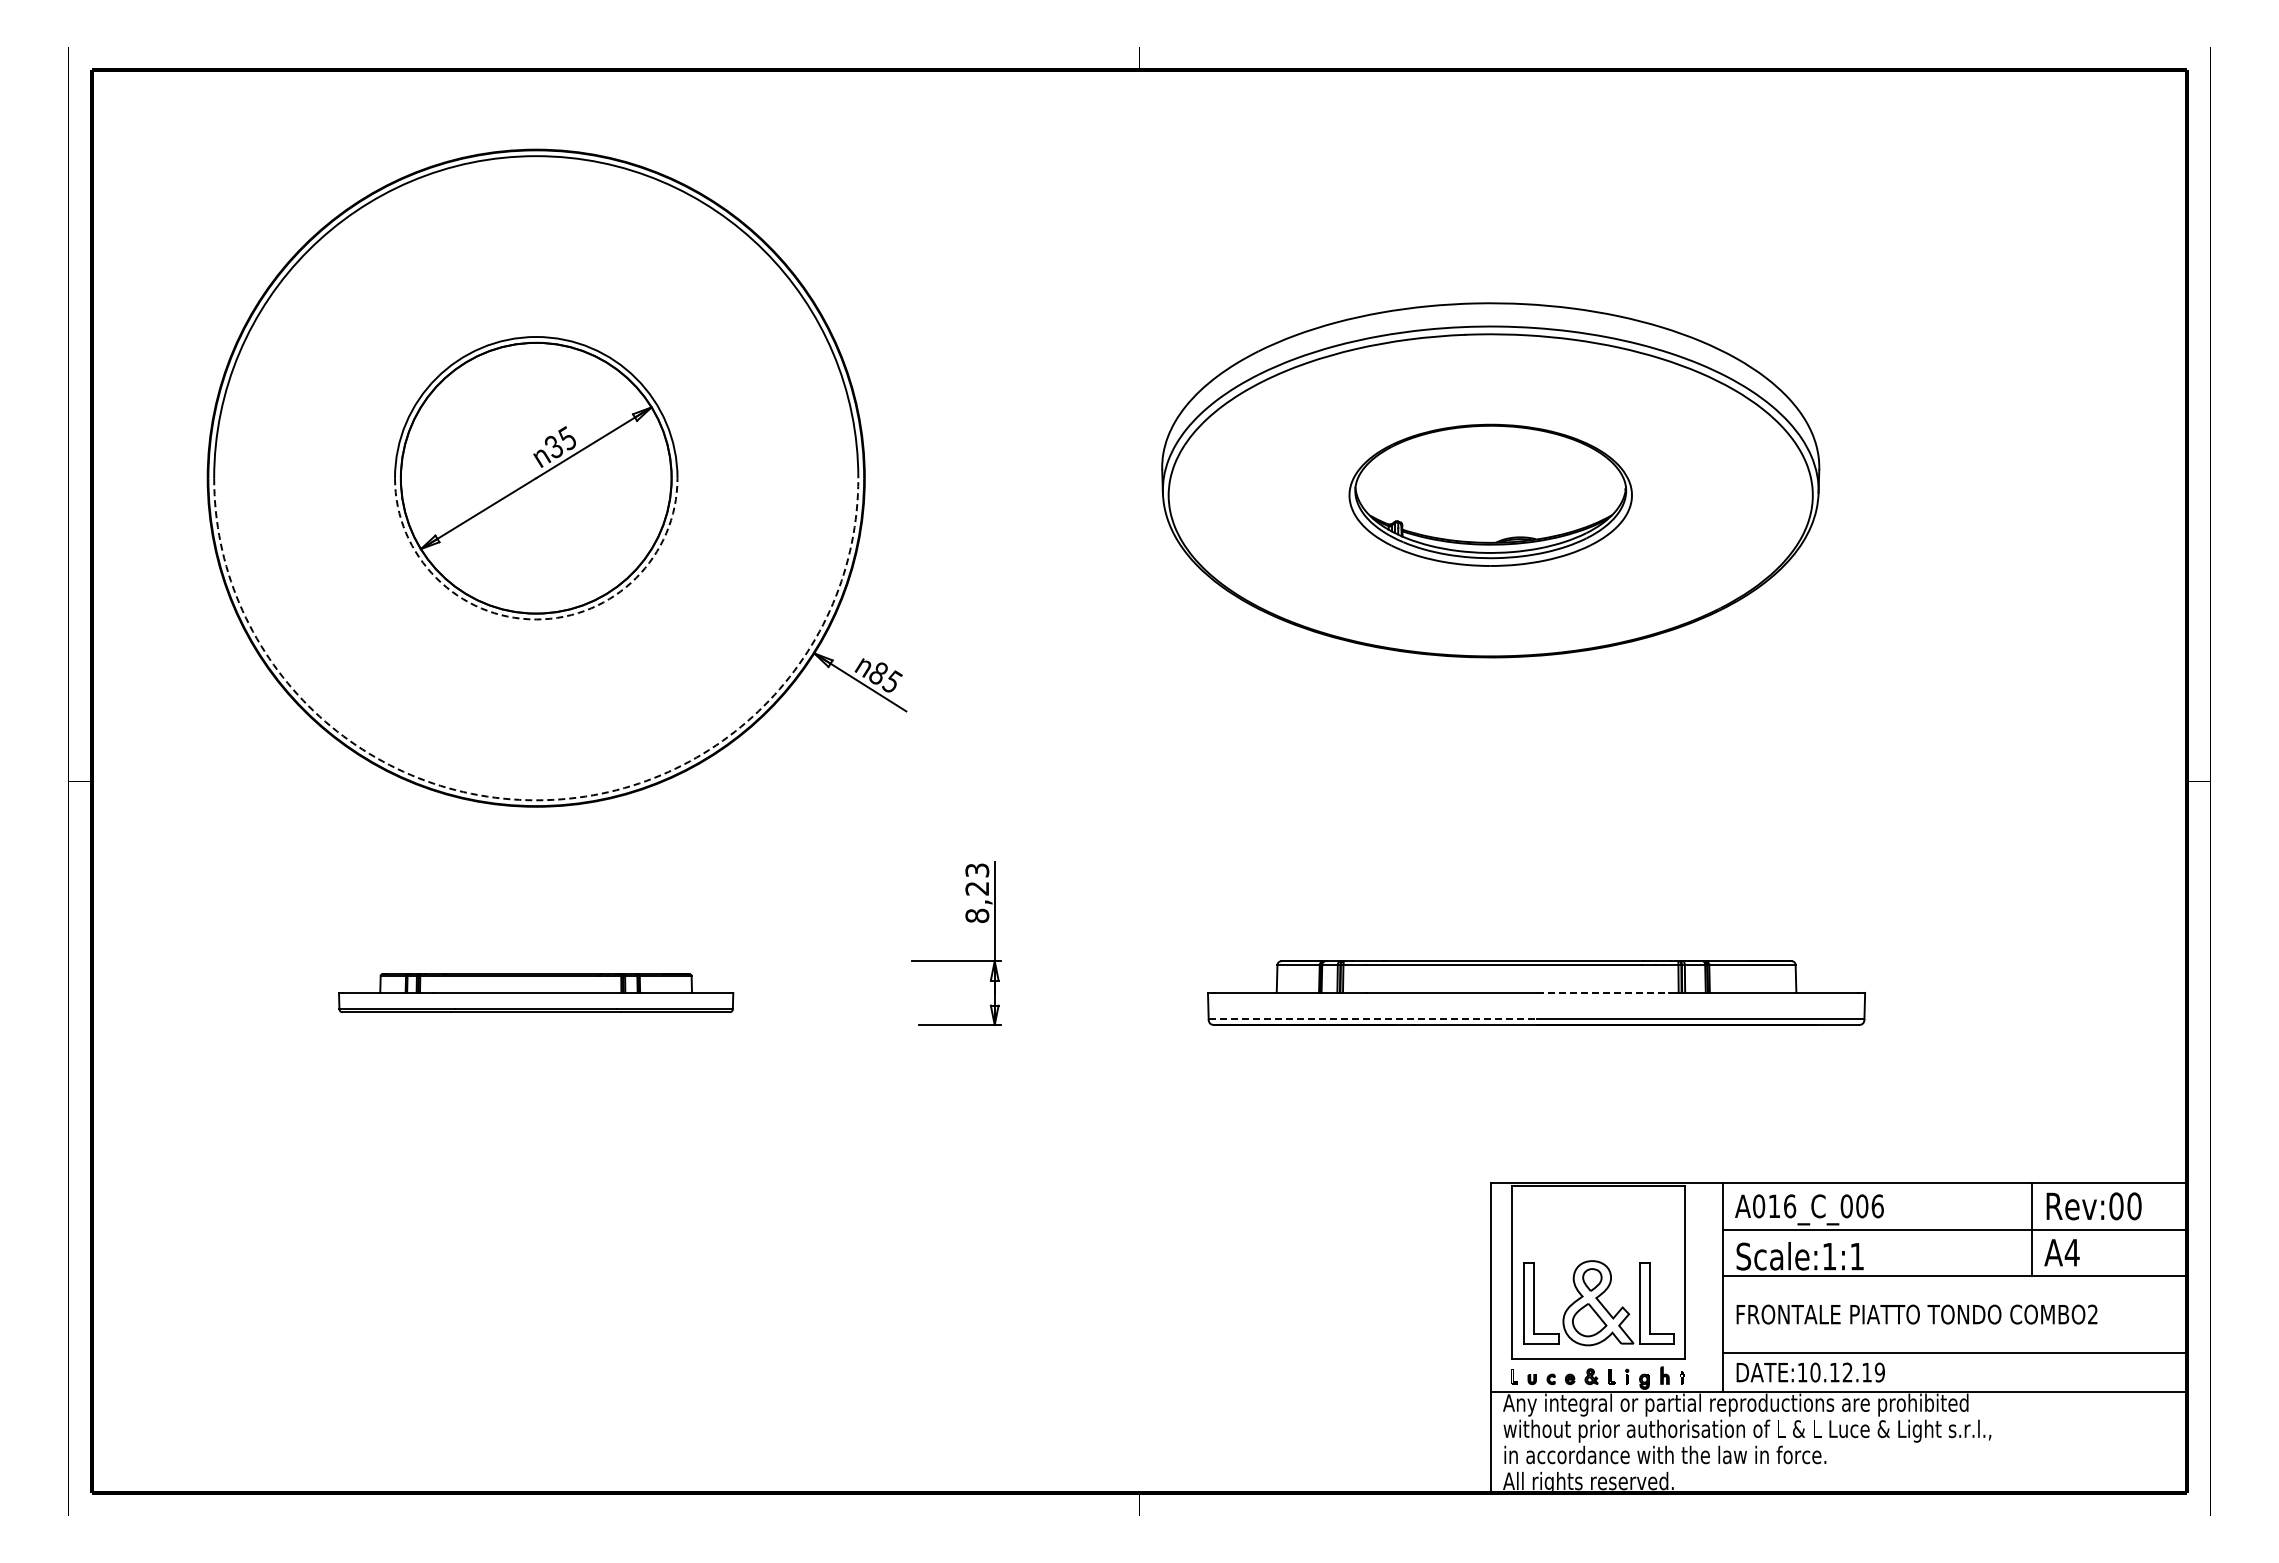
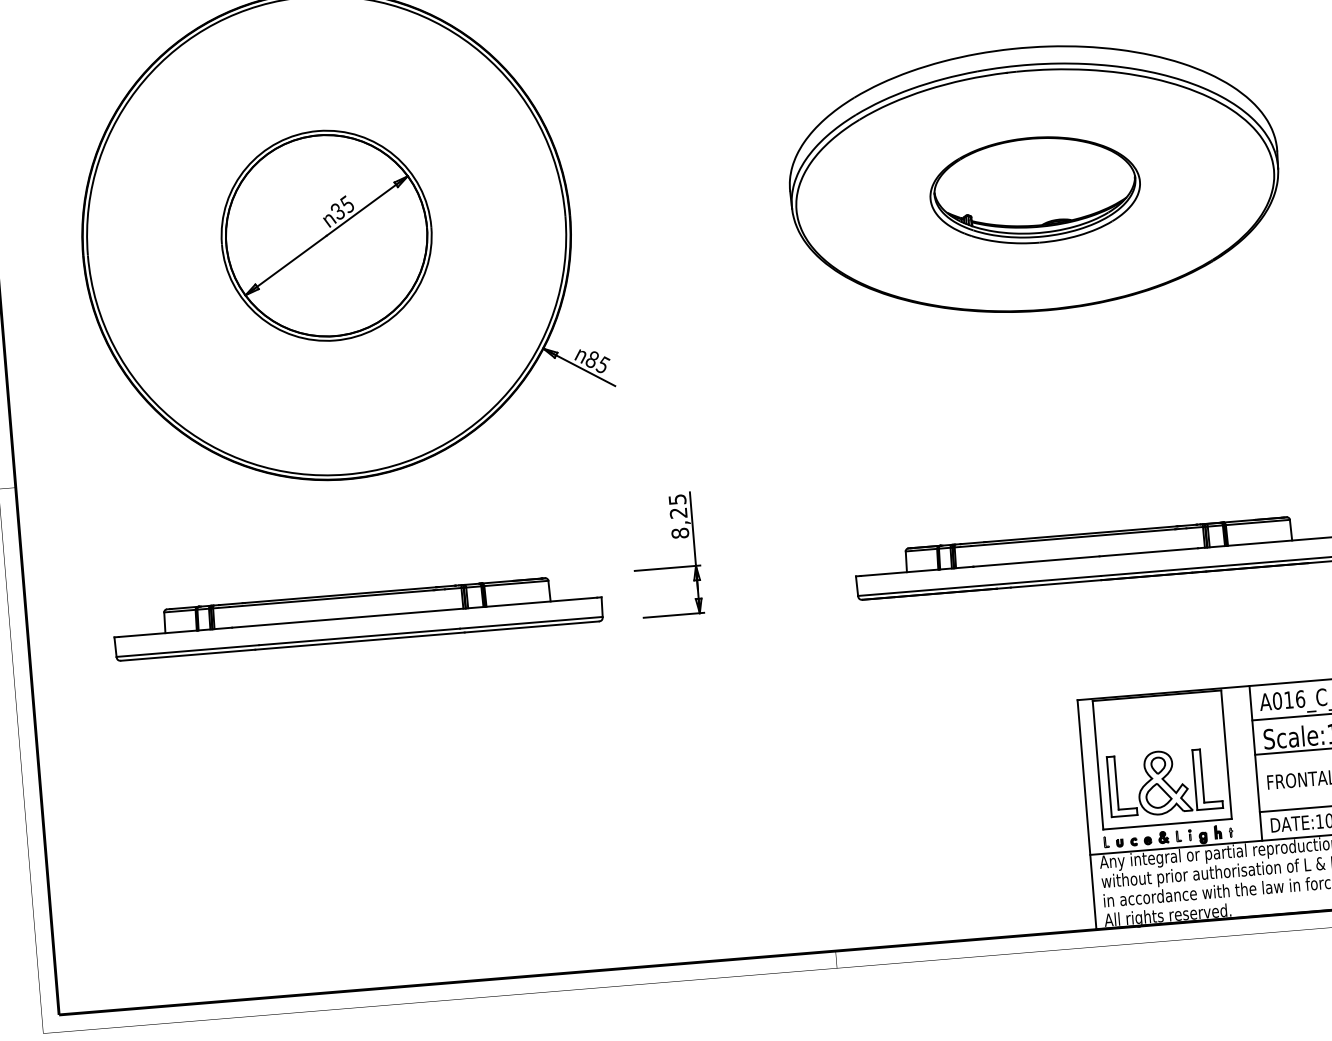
arc: (536, 619) -> (335, 340), dashed -> solid
arc: (536, 800) -> (346, 474), dashed -> solid
text: (976, 869) -> (676, 499), 8,23 -> 8,25
part: (535, 992) -> (357, 617), size x1.67
line: (1603, 992) -> (1149, 551), dashed -> solid
line: (1372, 1019) -> (979, 586), dashed -> solid

